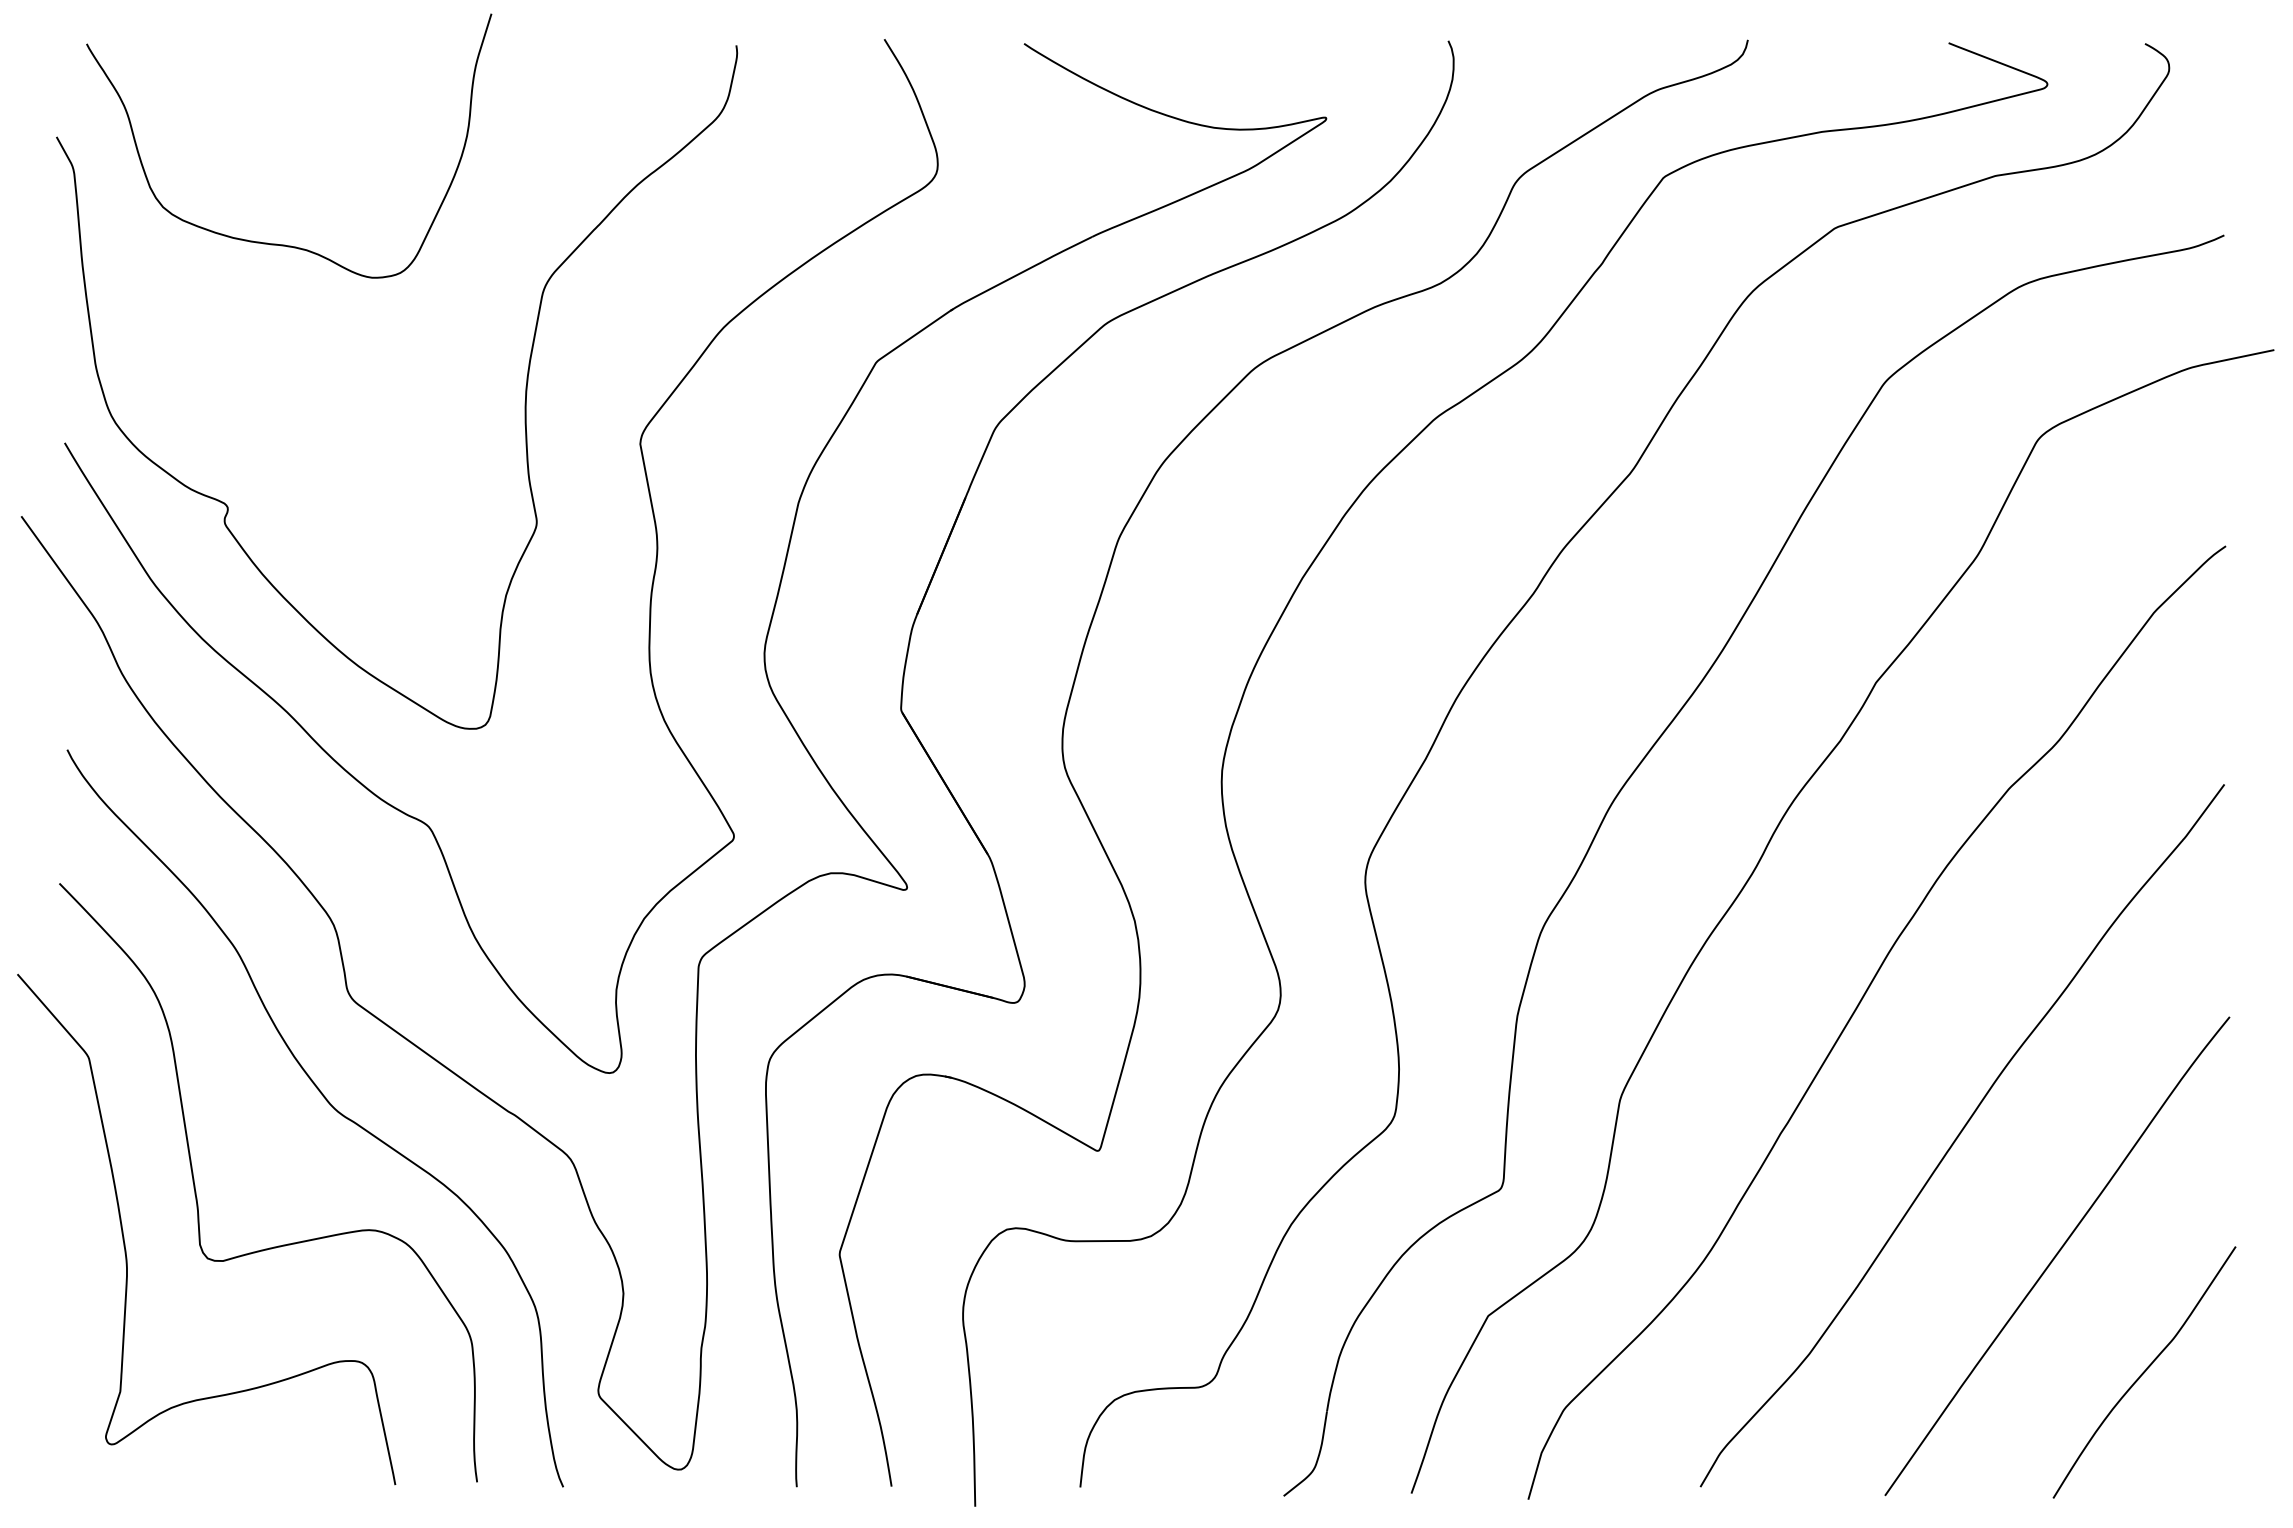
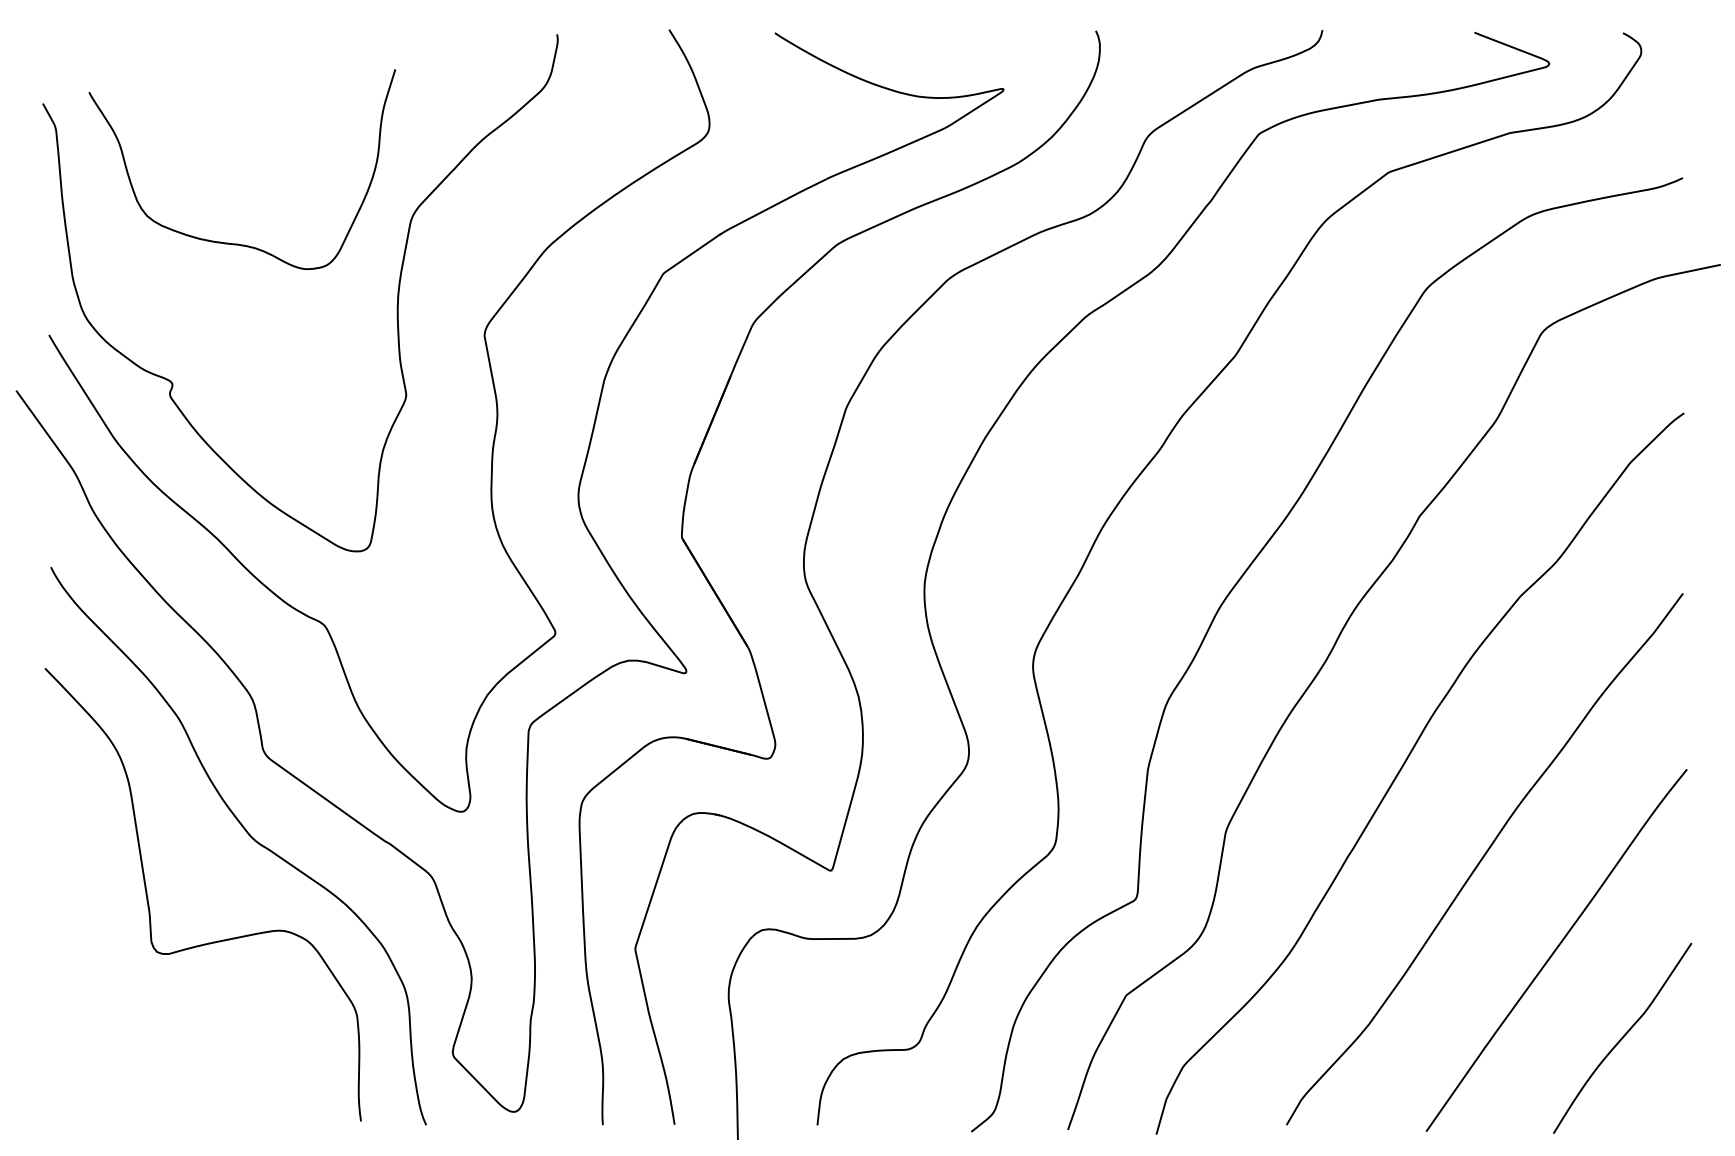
curve: (276, 243) -> (232, 243), moved
curve: (125, 1243) -> (95, 940), removed

